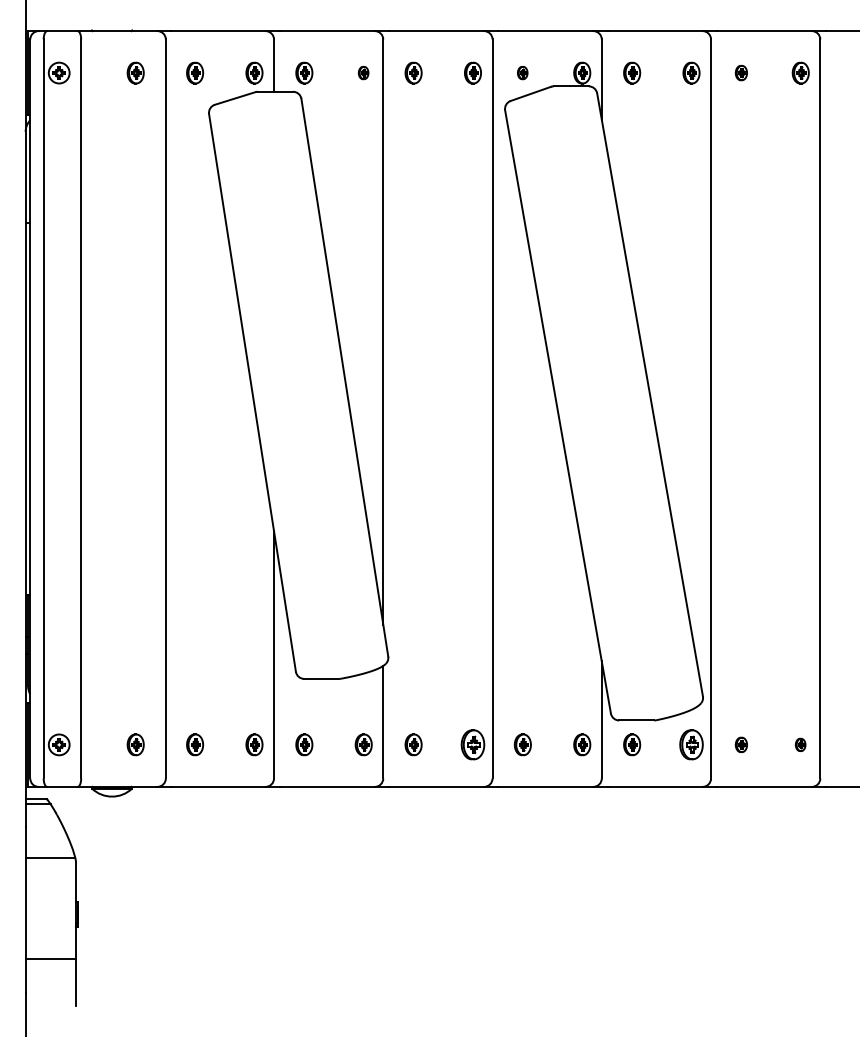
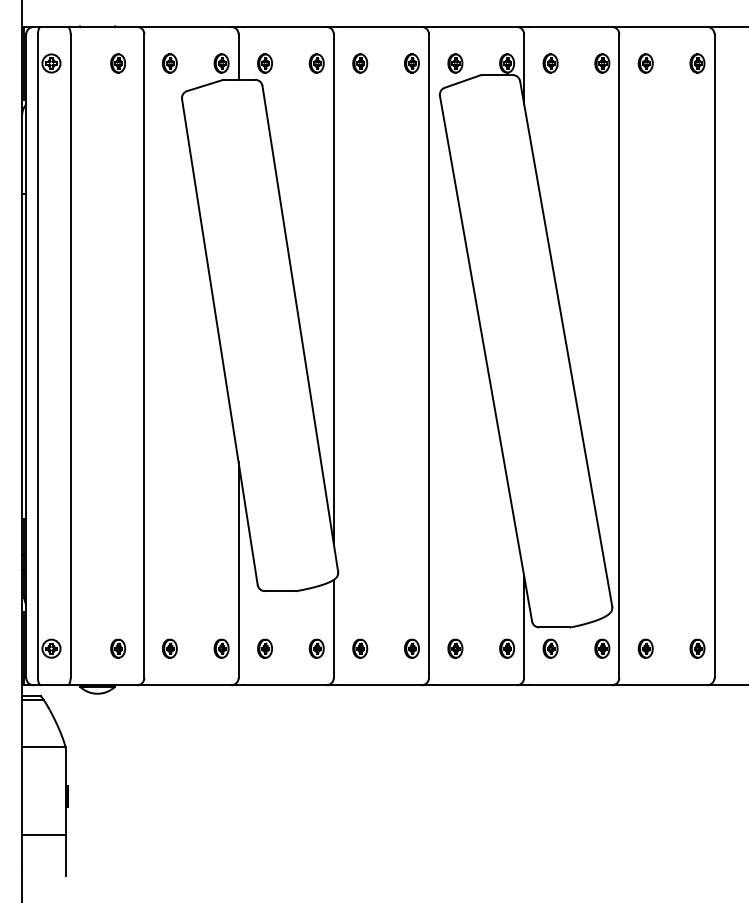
part: (363, 72) -> (316, 62), size x1.67
part: (522, 72) -> (455, 62), size x1.67
part: (741, 72) -> (645, 62), size x1.43
part: (472, 744) -> (411, 648), size x0.71
part: (691, 744) -> (602, 648), size x0.71
part: (741, 744) -> (645, 648), size x1.43
part: (800, 744) -> (697, 648), size x1.67

